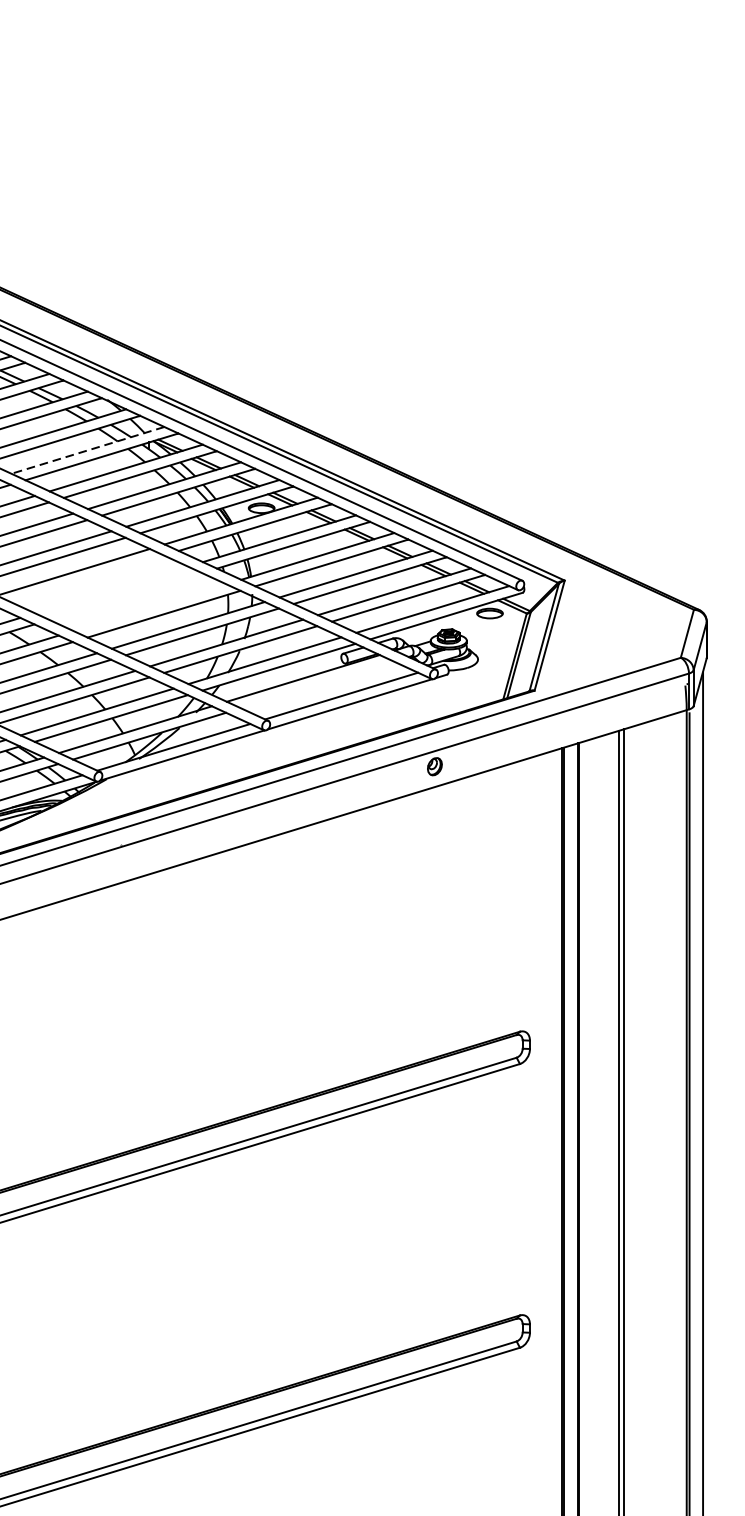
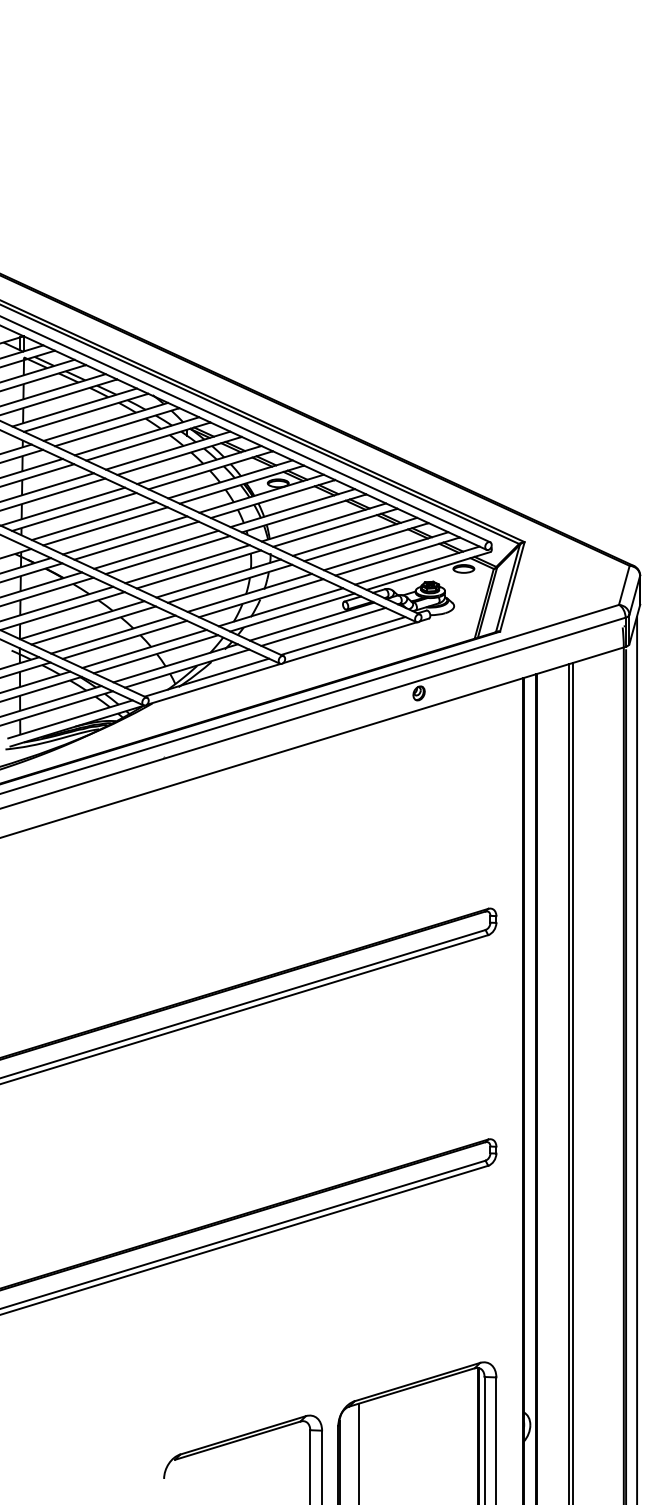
line: (87, 450) -> (136, 436), dashed -> solid
line: (87, 578) -> (136, 540), added
line: (111, 589) -> (156, 549), added
line: (125, 597) -> (167, 555), added
line: (150, 608) -> (187, 564), added
line: (317, 684) -> (323, 626), added

